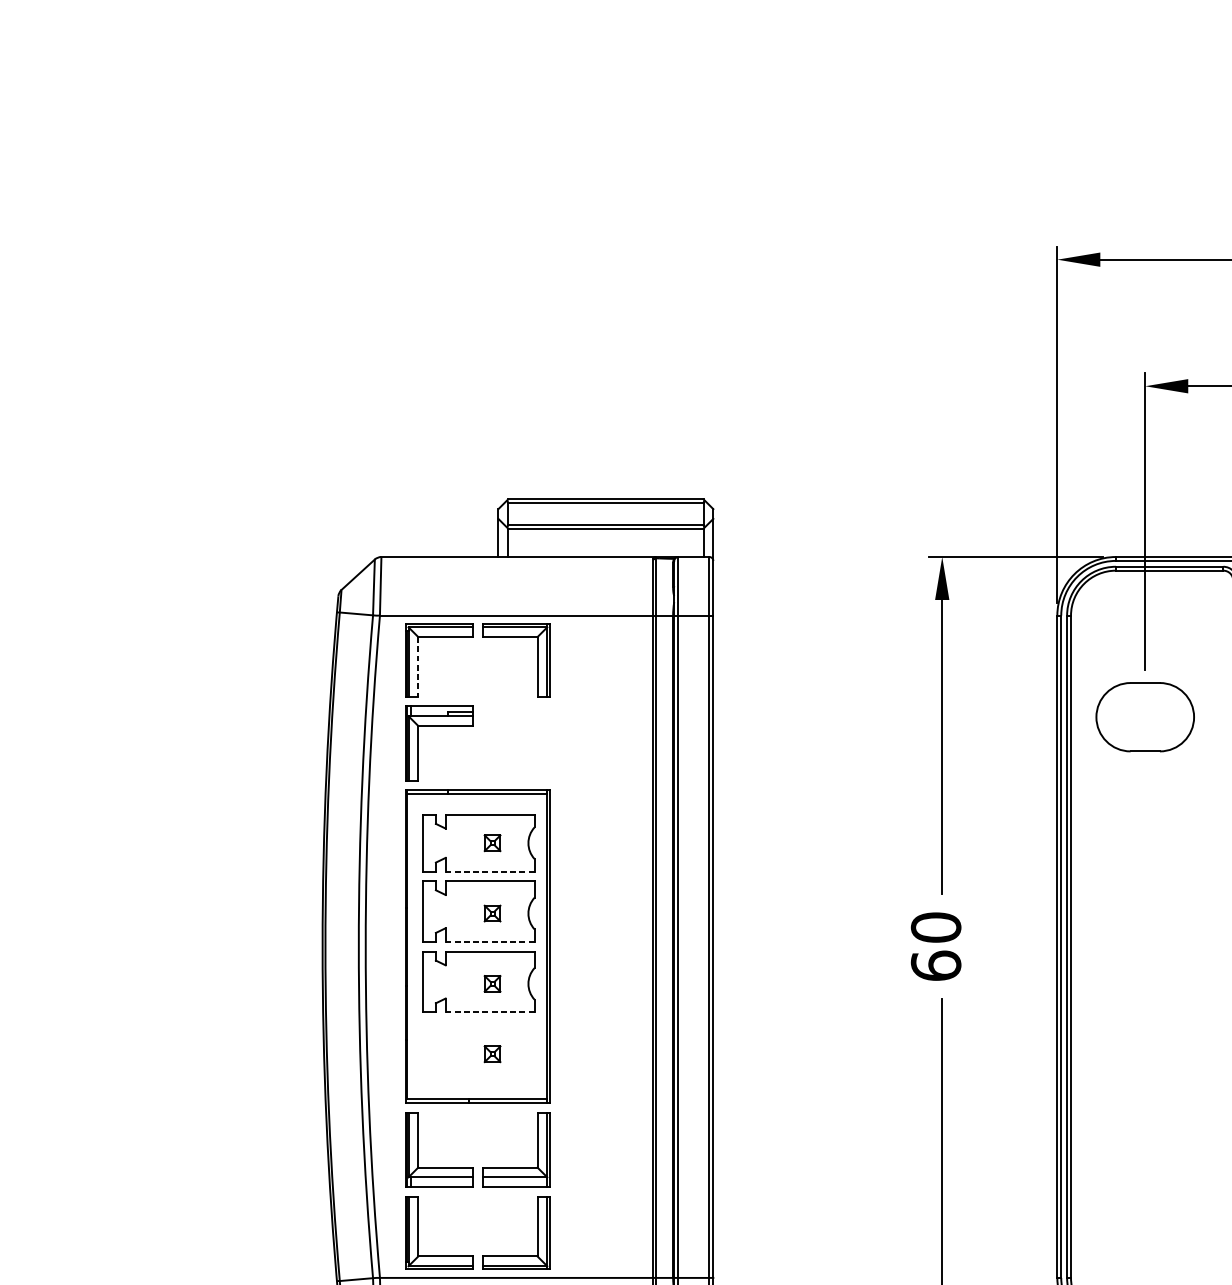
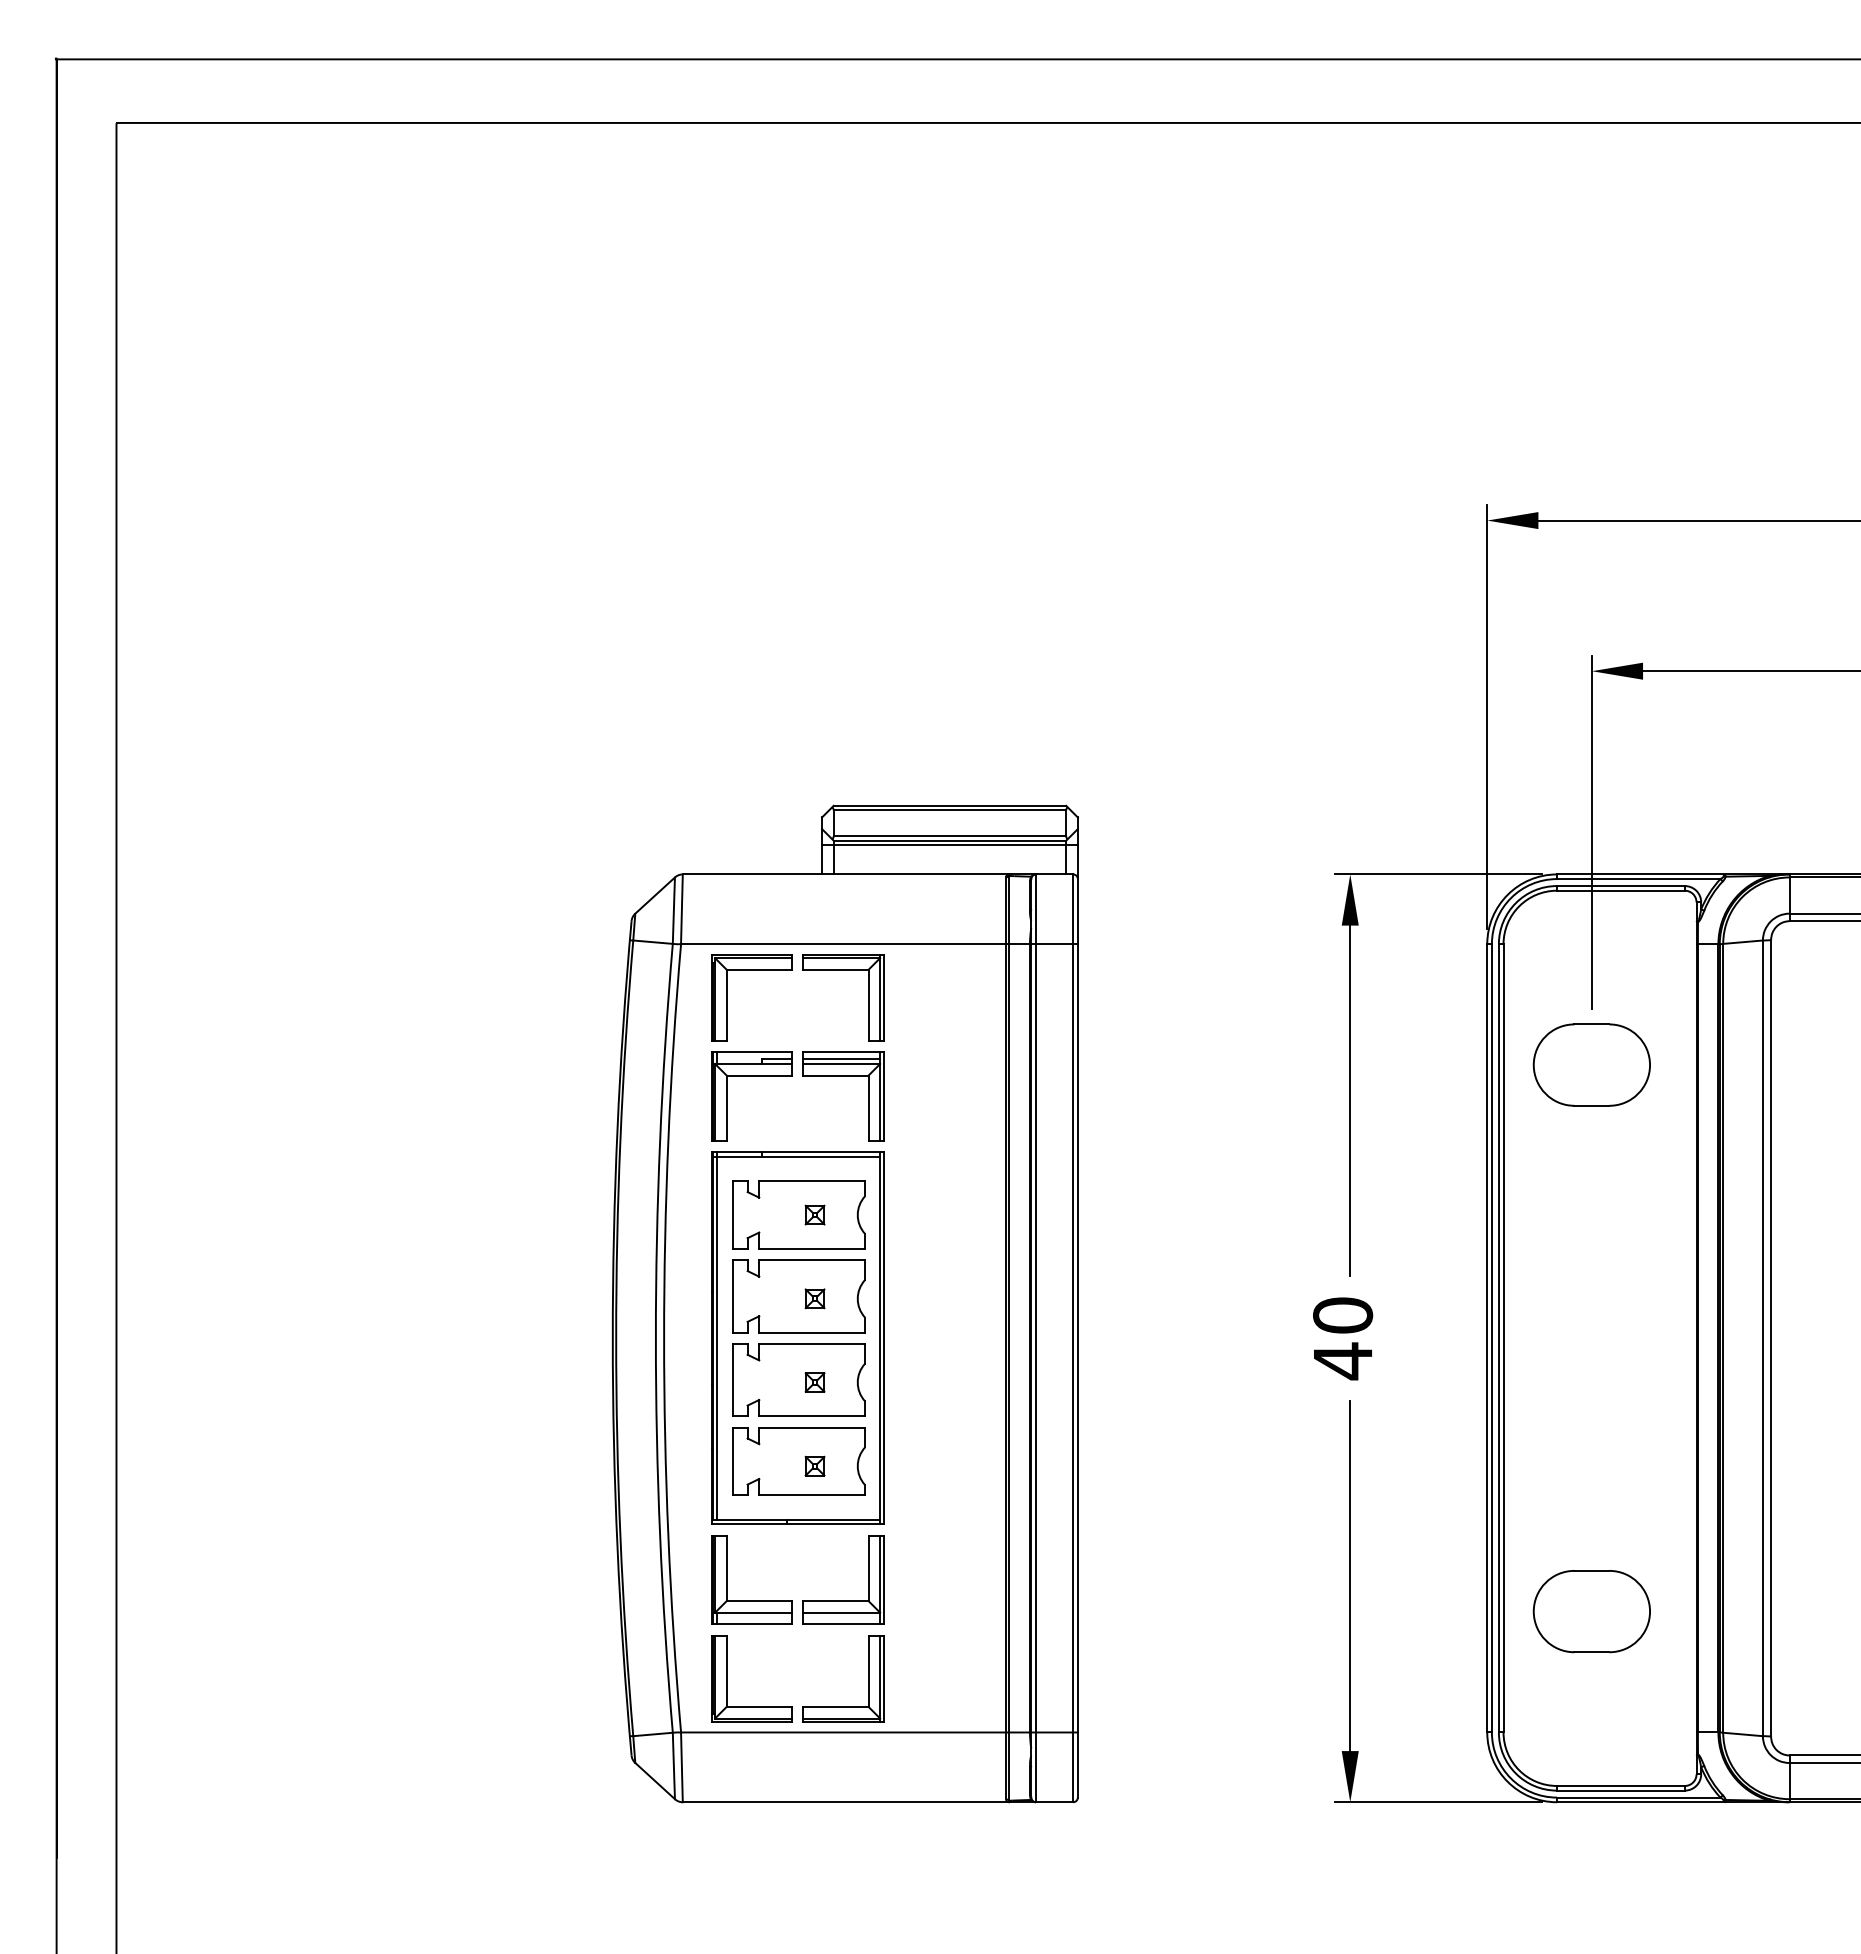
line: (605, 532) -> (949, 845), added
line: (418, 667) -> (726, 1005), dashed -> solid
part: (516, 726) -> (843, 1076), added
line: (490, 871) -> (812, 1248), dashed -> solid
line: (490, 941) -> (812, 1332), dashed -> solid
line: (410, 944) -> (717, 1335), added
text: (936, 966) -> (1343, 1361), 60 -> 40
line: (490, 1012) -> (812, 1416), dashed -> solid
part: (478, 1050) -> (798, 1461), added
part: (1144, 1176) -> (1591, 1611), added

